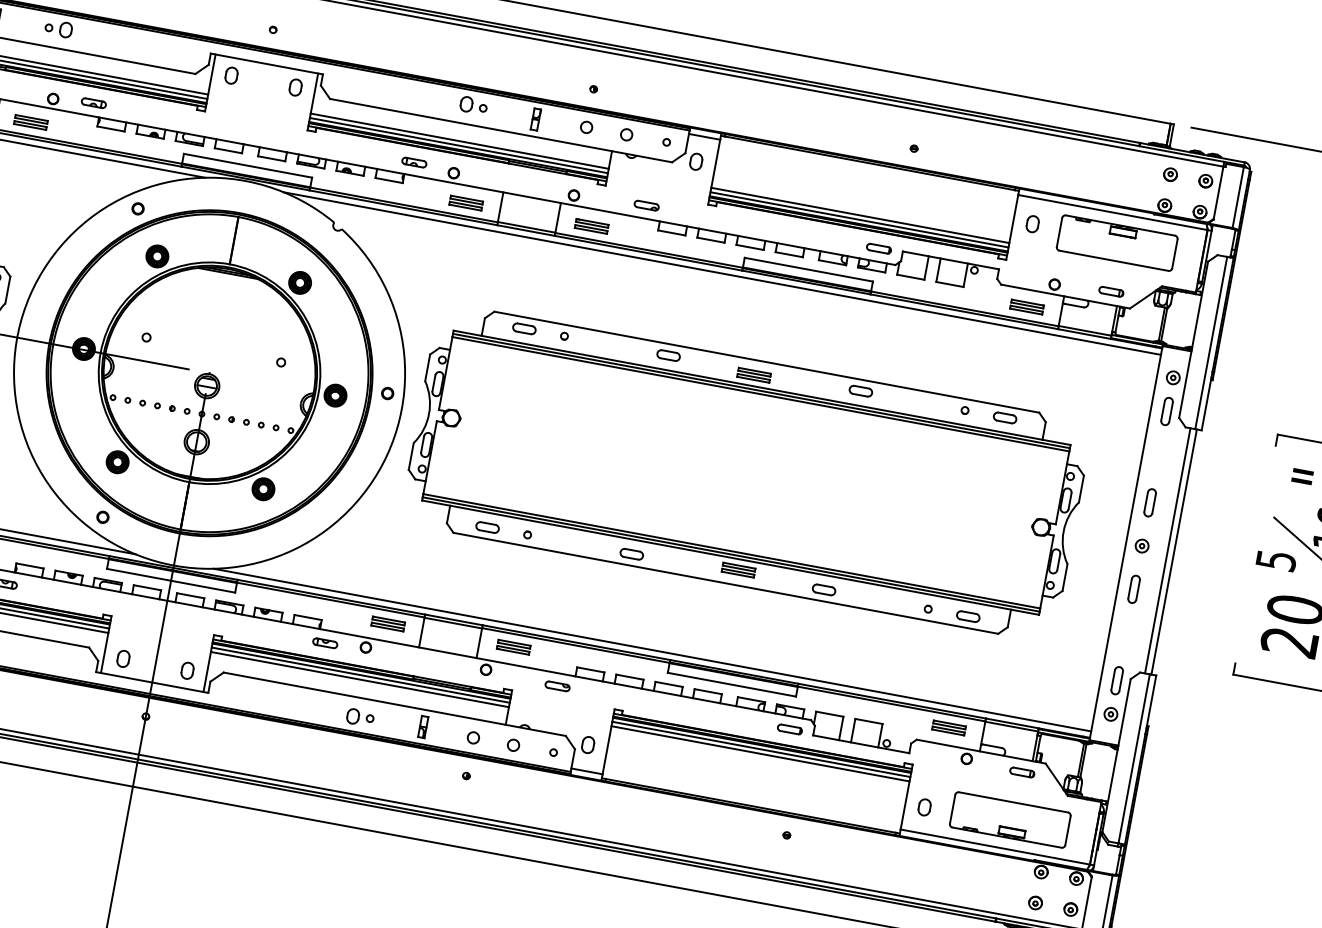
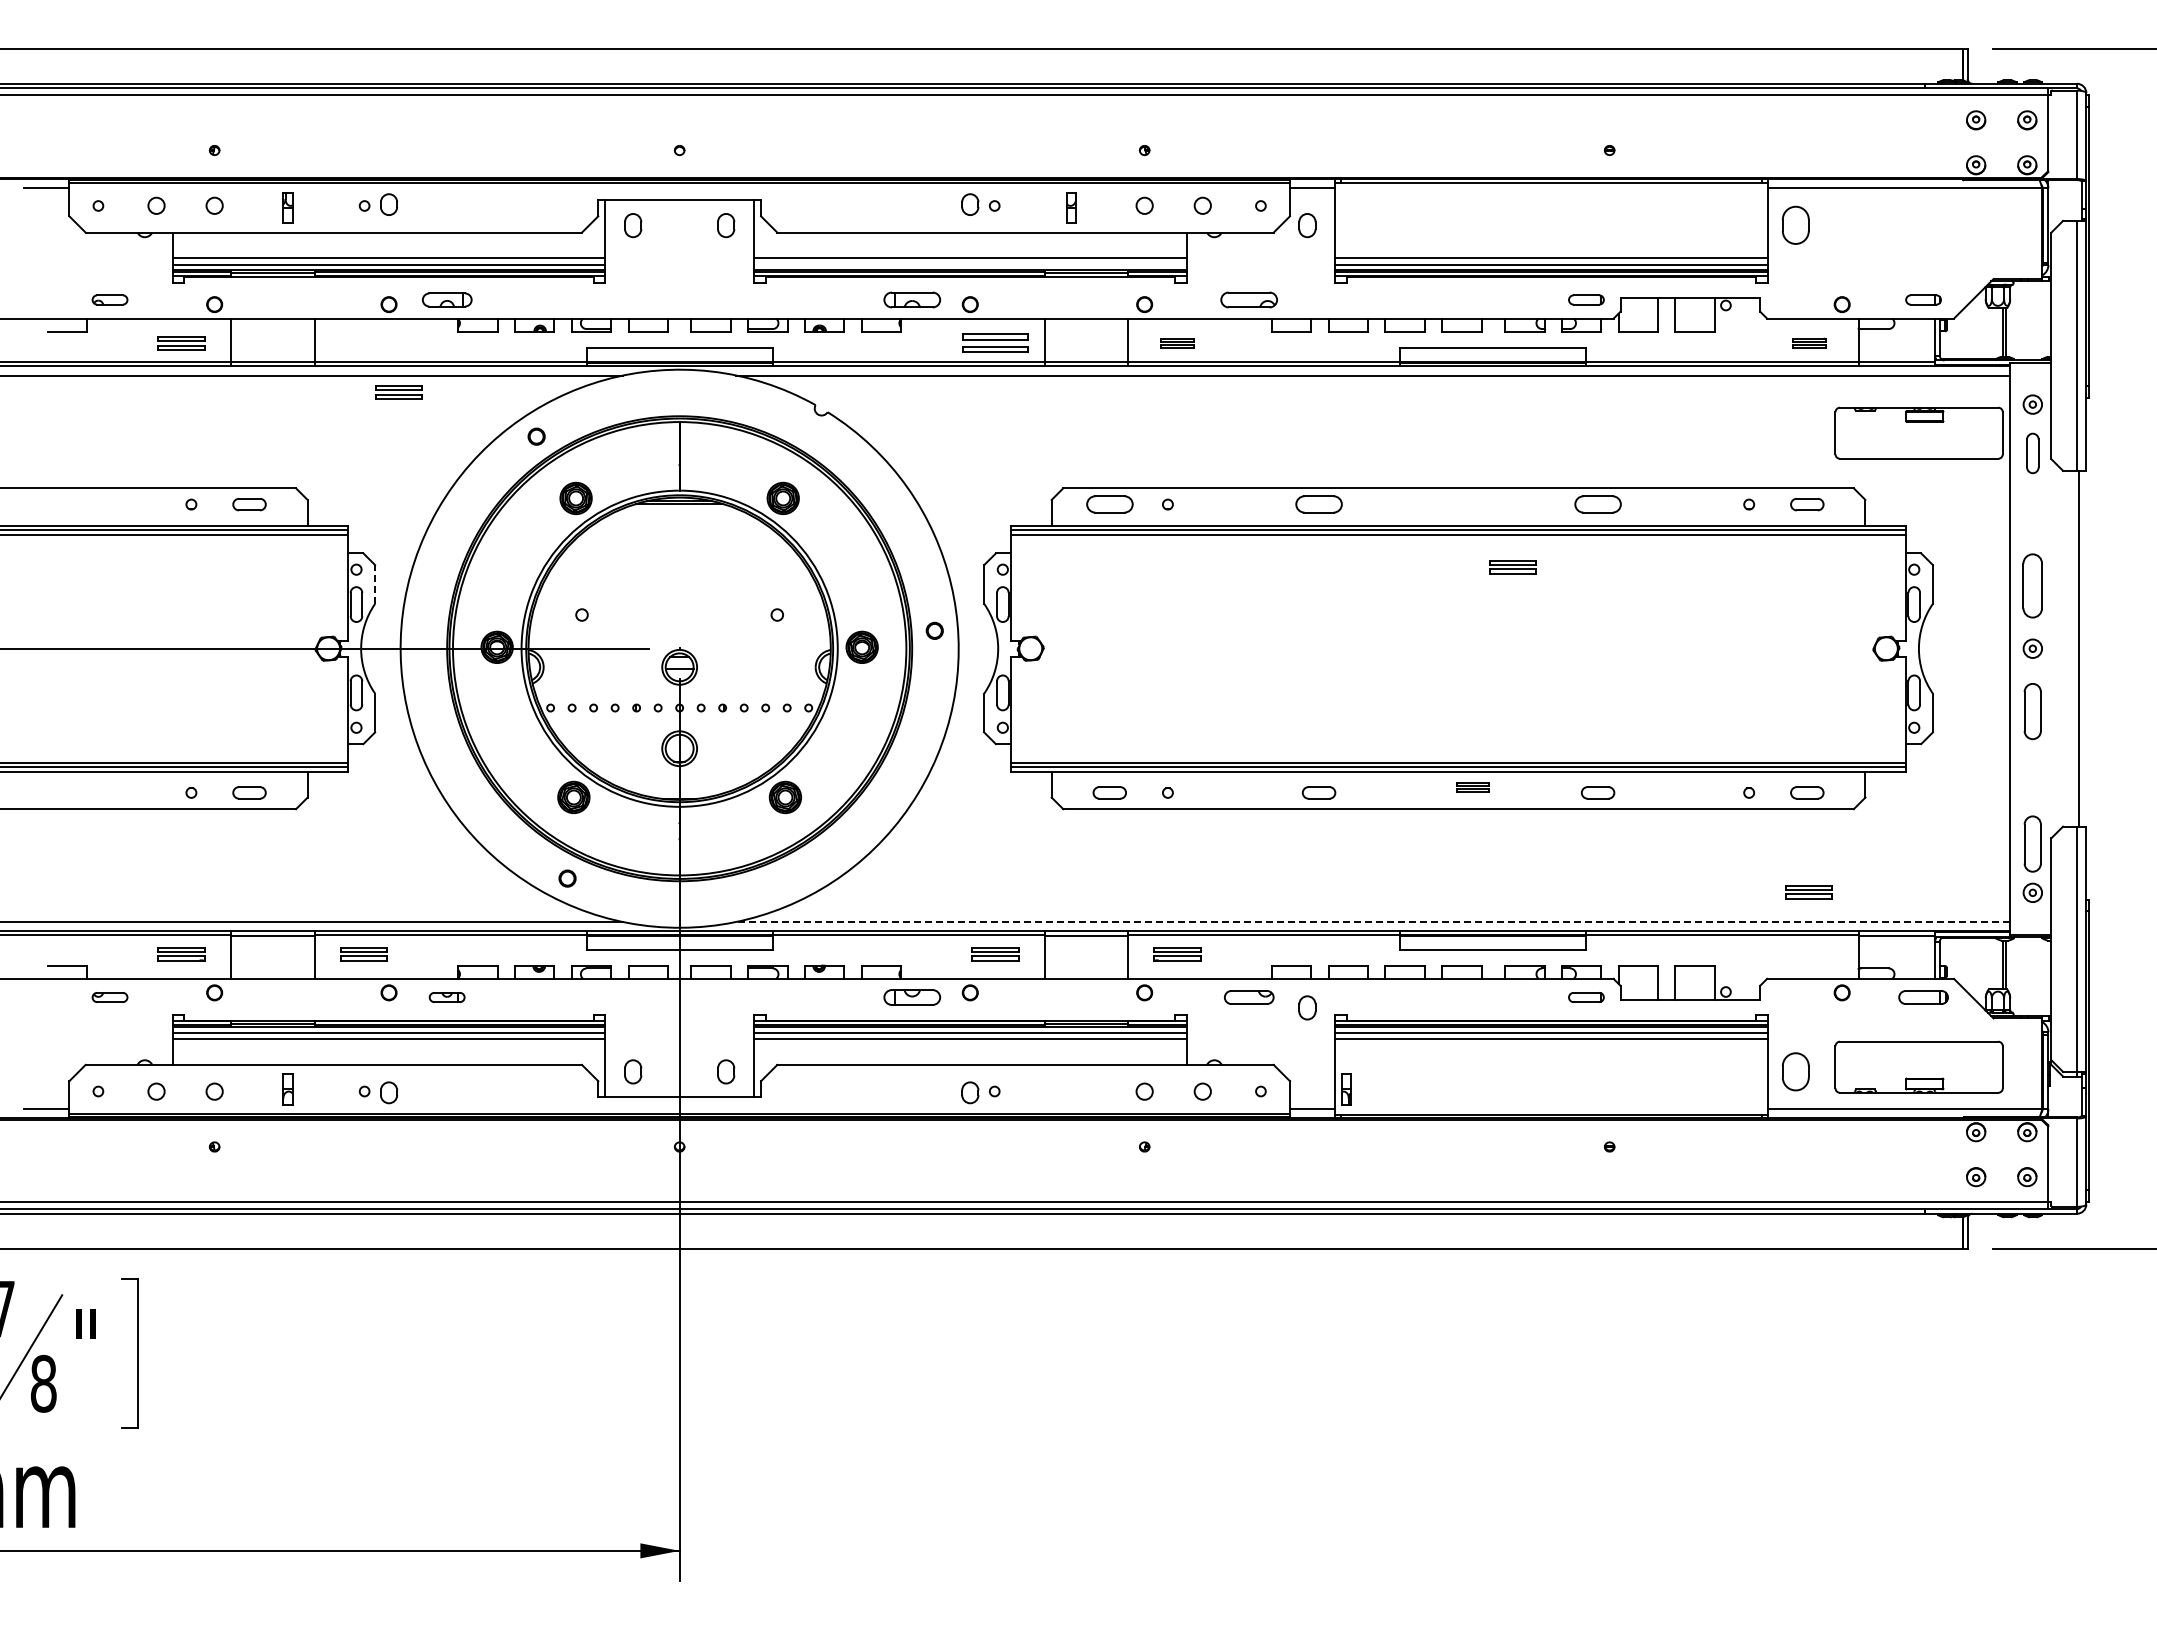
part: (93, 102) -> (446, 299), size x1.4
part: (30, 122) -> (398, 392), moved
line: (459, 145) -> (970, 264), removed
part: (413, 162) -> (911, 299), size x1.6
part: (466, 203) -> (995, 343), size x1.4
part: (646, 205) -> (1249, 299), size x1.6
part: (1032, 224) -> (1795, 225), size x1.6
part: (591, 226) -> (1177, 343), size x0.7
part: (1116, 242) -> (1918, 432), moved
line: (8, 289) -> (375, 583), solid -> dashed
part: (1027, 306) -> (1809, 342), size x0.7
part: (524, 328) -> (1109, 504), size x1.4
part: (668, 355) -> (1318, 504), size x1.4
part: (753, 375) -> (1512, 567), moved
part: (860, 391) -> (1597, 504), size x1.4
part: (1149, 502) -> (2032, 585), size x1.6
line: (1168, 550) -> (2070, 648), removed
part: (738, 570) -> (1472, 787), size x0.7
part: (1133, 589) -> (2032, 711), size x1.4
part: (324, 643) -> (911, 997), size x1.6
line: (652, 649) -> (1372, 921), solid -> dashed
part: (1117, 680) -> (2032, 843), size x1.4
part: (557, 686) -> (1249, 997), size x1.4
part: (423, 727) -> (1346, 1089), moved
part: (948, 728) -> (1808, 892), moved
part: (588, 744) -> (1307, 1007), moved
part: (1022, 772) -> (1923, 997), size x1.4
part: (924, 807) -> (1795, 1071), size x1.6

